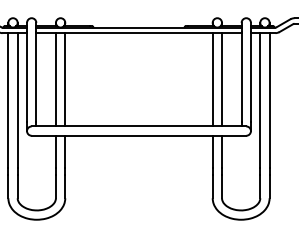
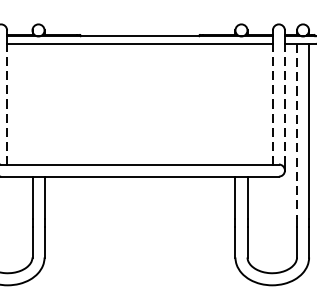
line: (36, 77) -> (7, 101), solid -> dashed
line: (241, 77) -> (272, 101), solid -> dashed
line: (250, 77) -> (284, 101), solid -> dashed
line: (55, 79) -> (31, 103), removed
line: (65, 79) -> (44, 103), removed
line: (212, 79) -> (235, 103), removed
line: (222, 79) -> (248, 103), removed
line: (260, 100) -> (297, 130), solid -> dashed

